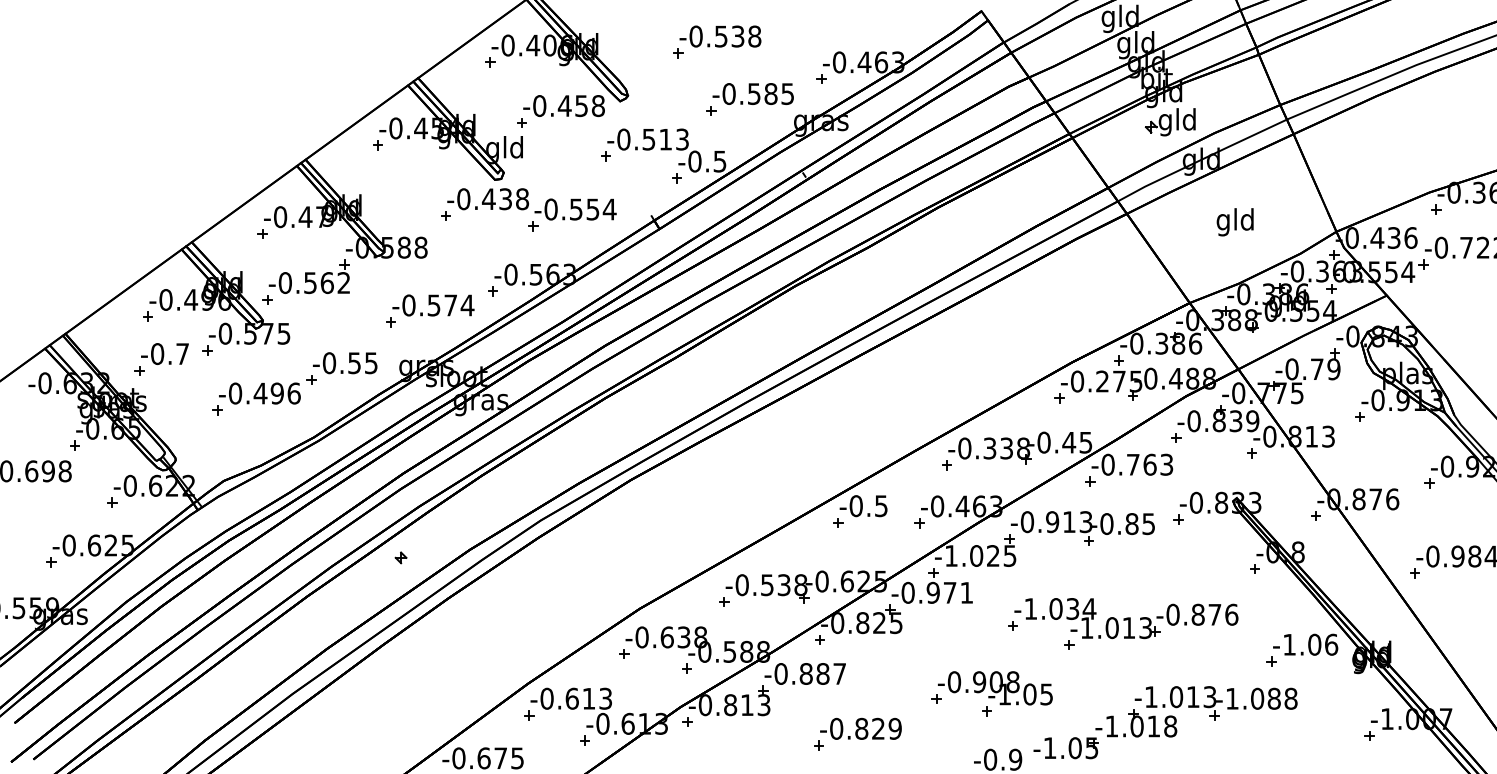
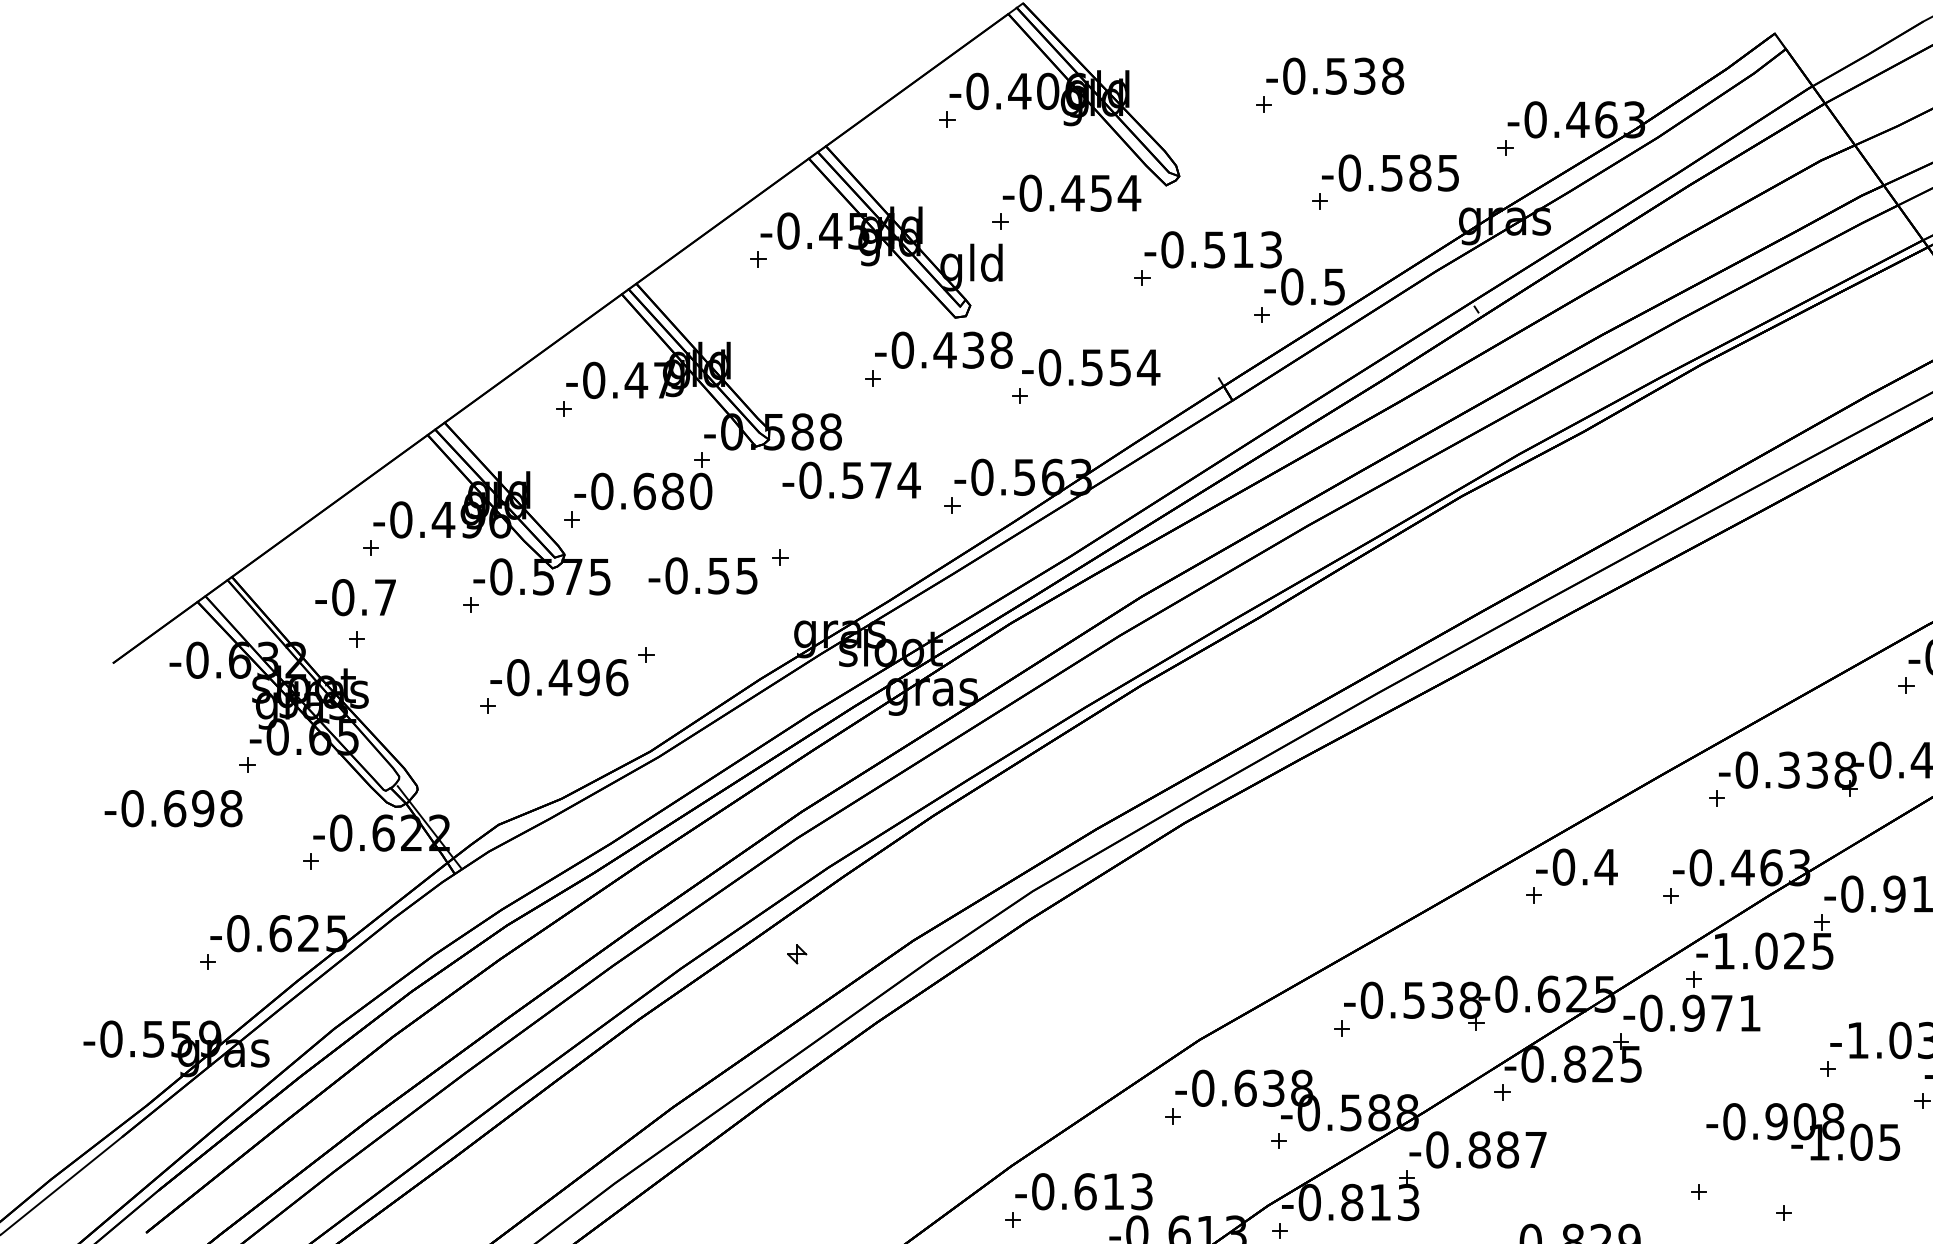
text: (598, 106) -> (1129, 194), -0.458 -> -0.454
text: (327, 283) -> (673, 492), -0.562 -> -0.680
text: (433, 305) -> (851, 480), moved
text: (164, 354) -> (354, 598), moved
text: (345, 363) -> (703, 576), moved
text: (881, 506) -> (1606, 867), -0.5 -> -0.4
text: (995, 688) -> (1803, 1132), moved

